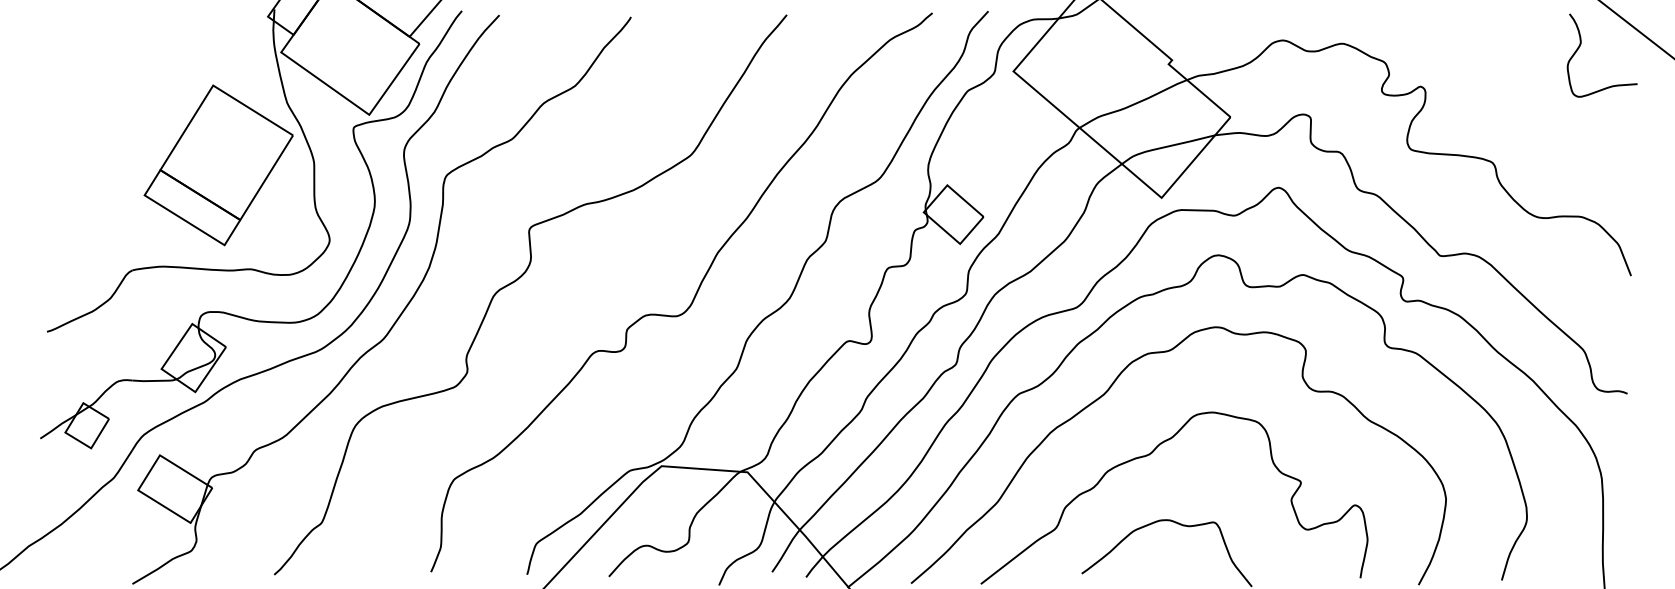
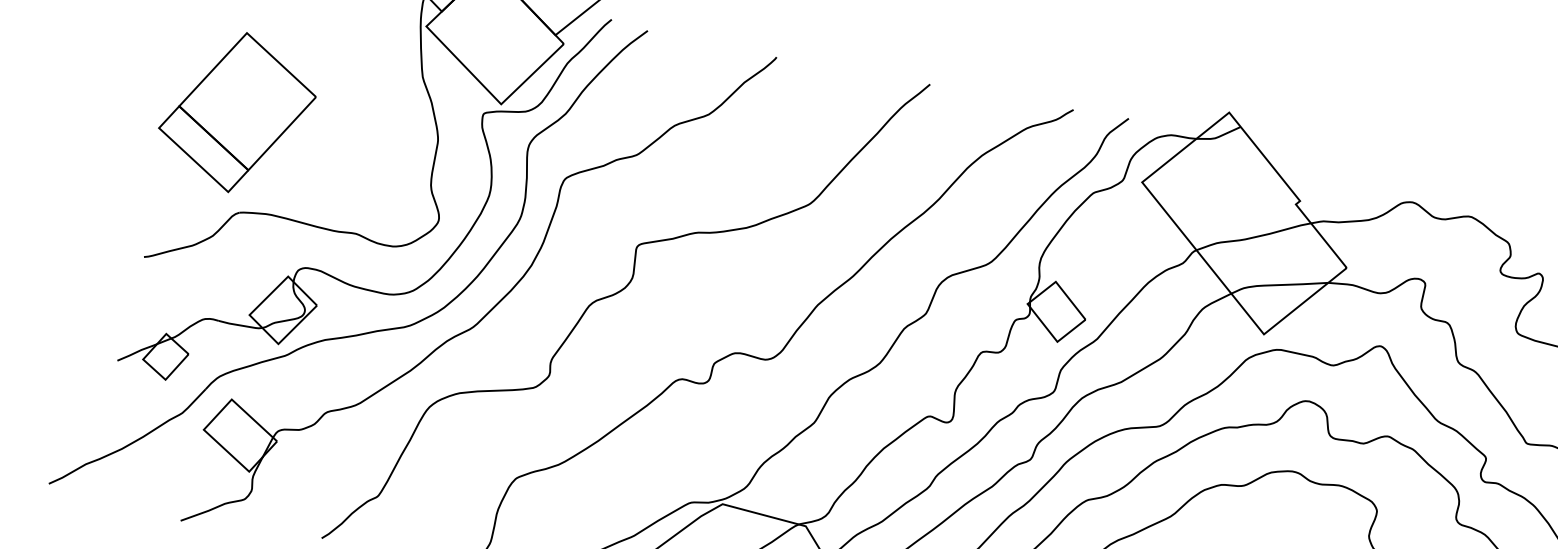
part: (218, 165) -> (237, 112), moved

